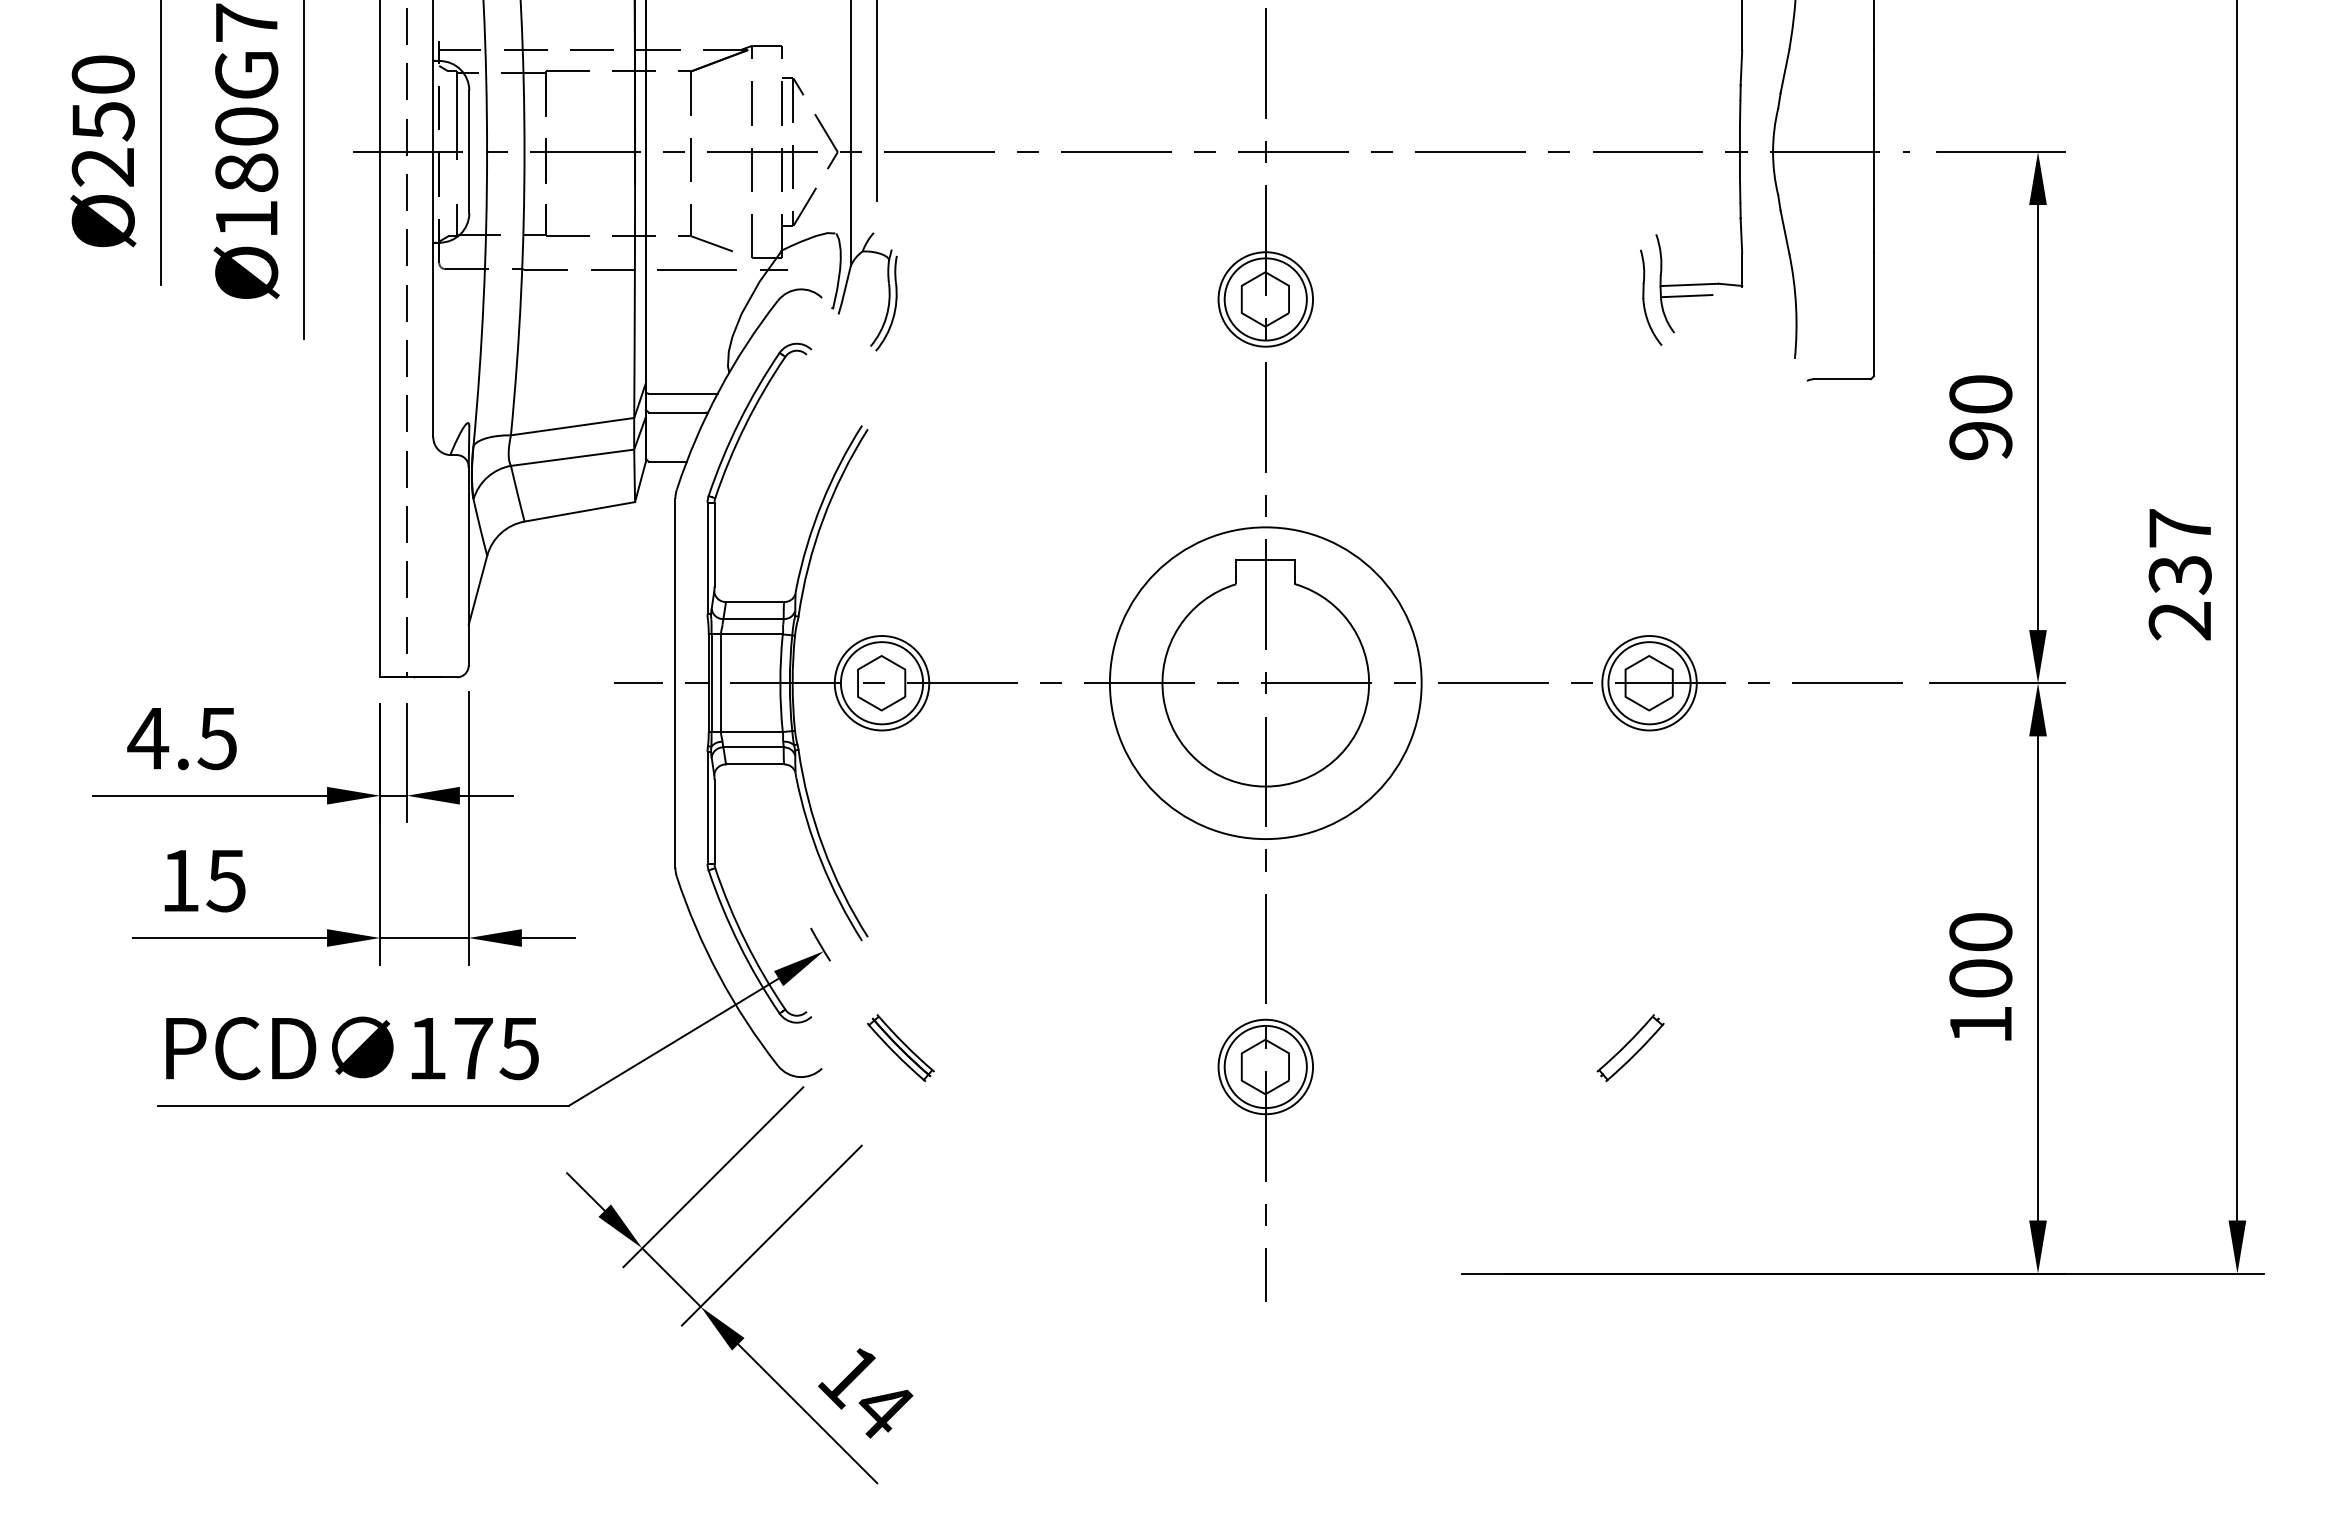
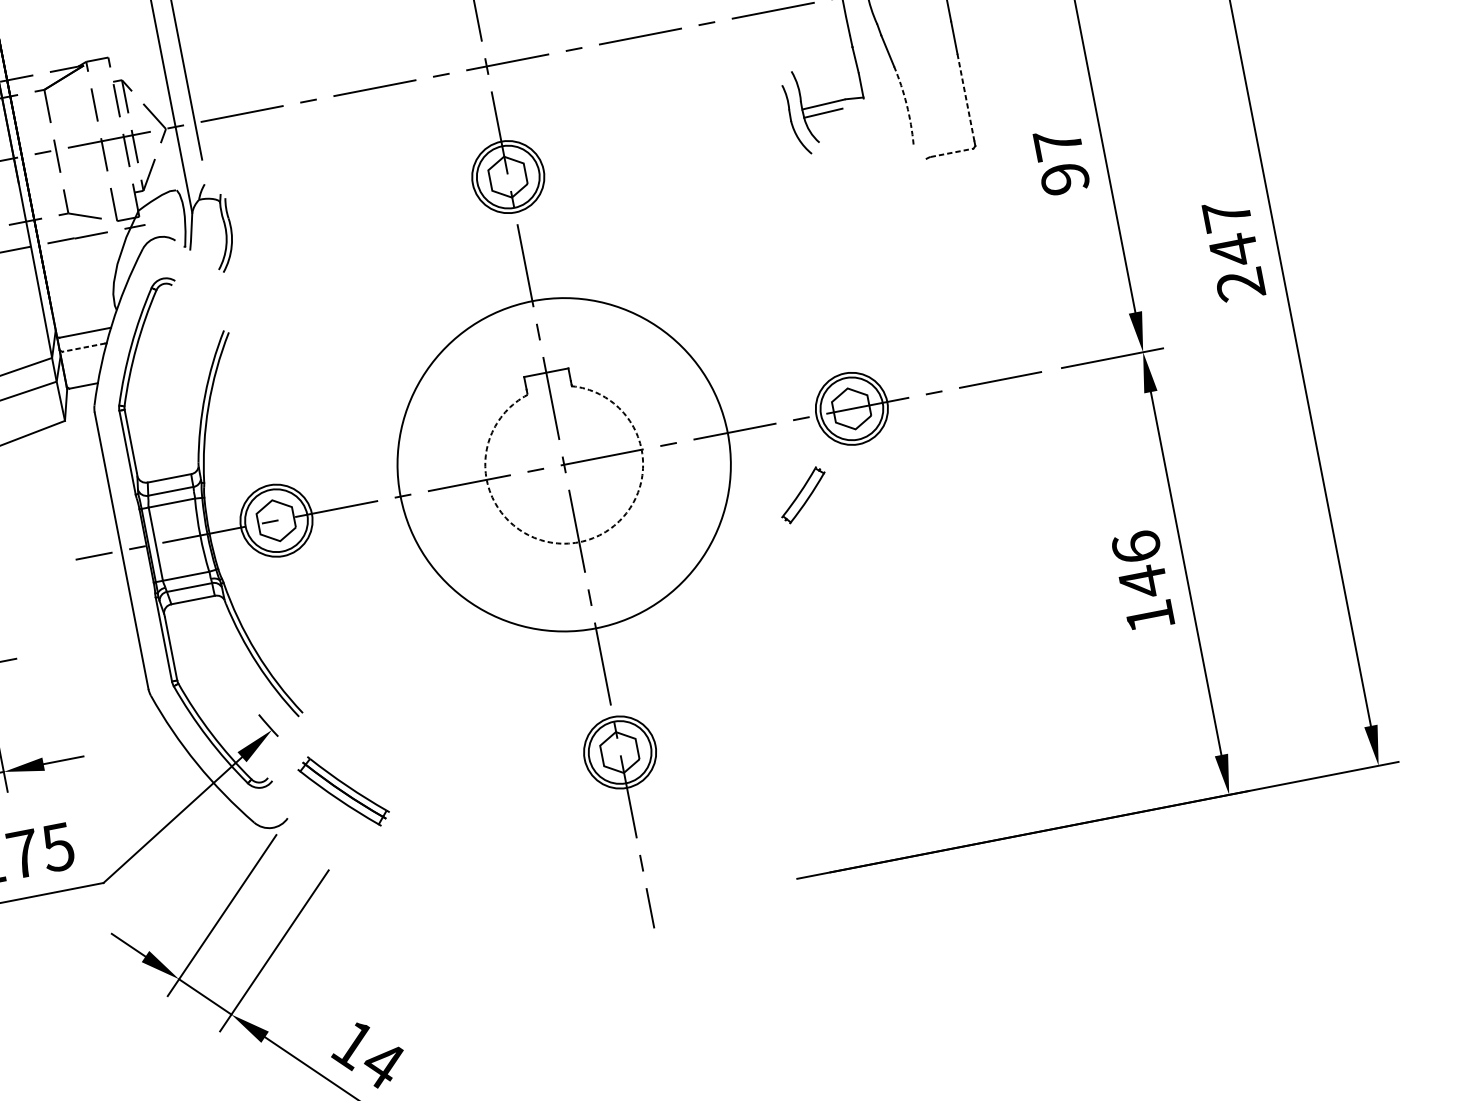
arc: (1796, 306) -> (907, 105), solid -> dashed
line: (1873, 312) -> (965, 98), solid -> dashed
line: (1842, 379) -> (952, 153), solid -> dashed
text: (1980, 394) -> (1057, 144), 90 -> 97
line: (677, 412) -> (83, 347), solid -> dashed
text: (2179, 574) -> (1233, 250), 237 -> 247
circle: (1265, 683) -> (564, 465), size x1.4
arc: (1265, 786) -> (579, 542), solid -> dashed
text: (1980, 955) -> (1139, 564), 100 -> 146
part: (900, 1047) -> (343, 791), size x1.6
part: (1630, 1048) -> (803, 495), moved

